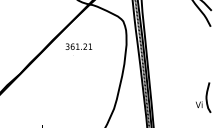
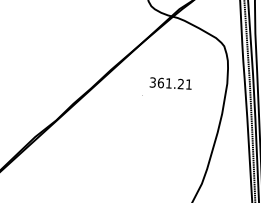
text: (78, 46) -> (170, 83), moved

